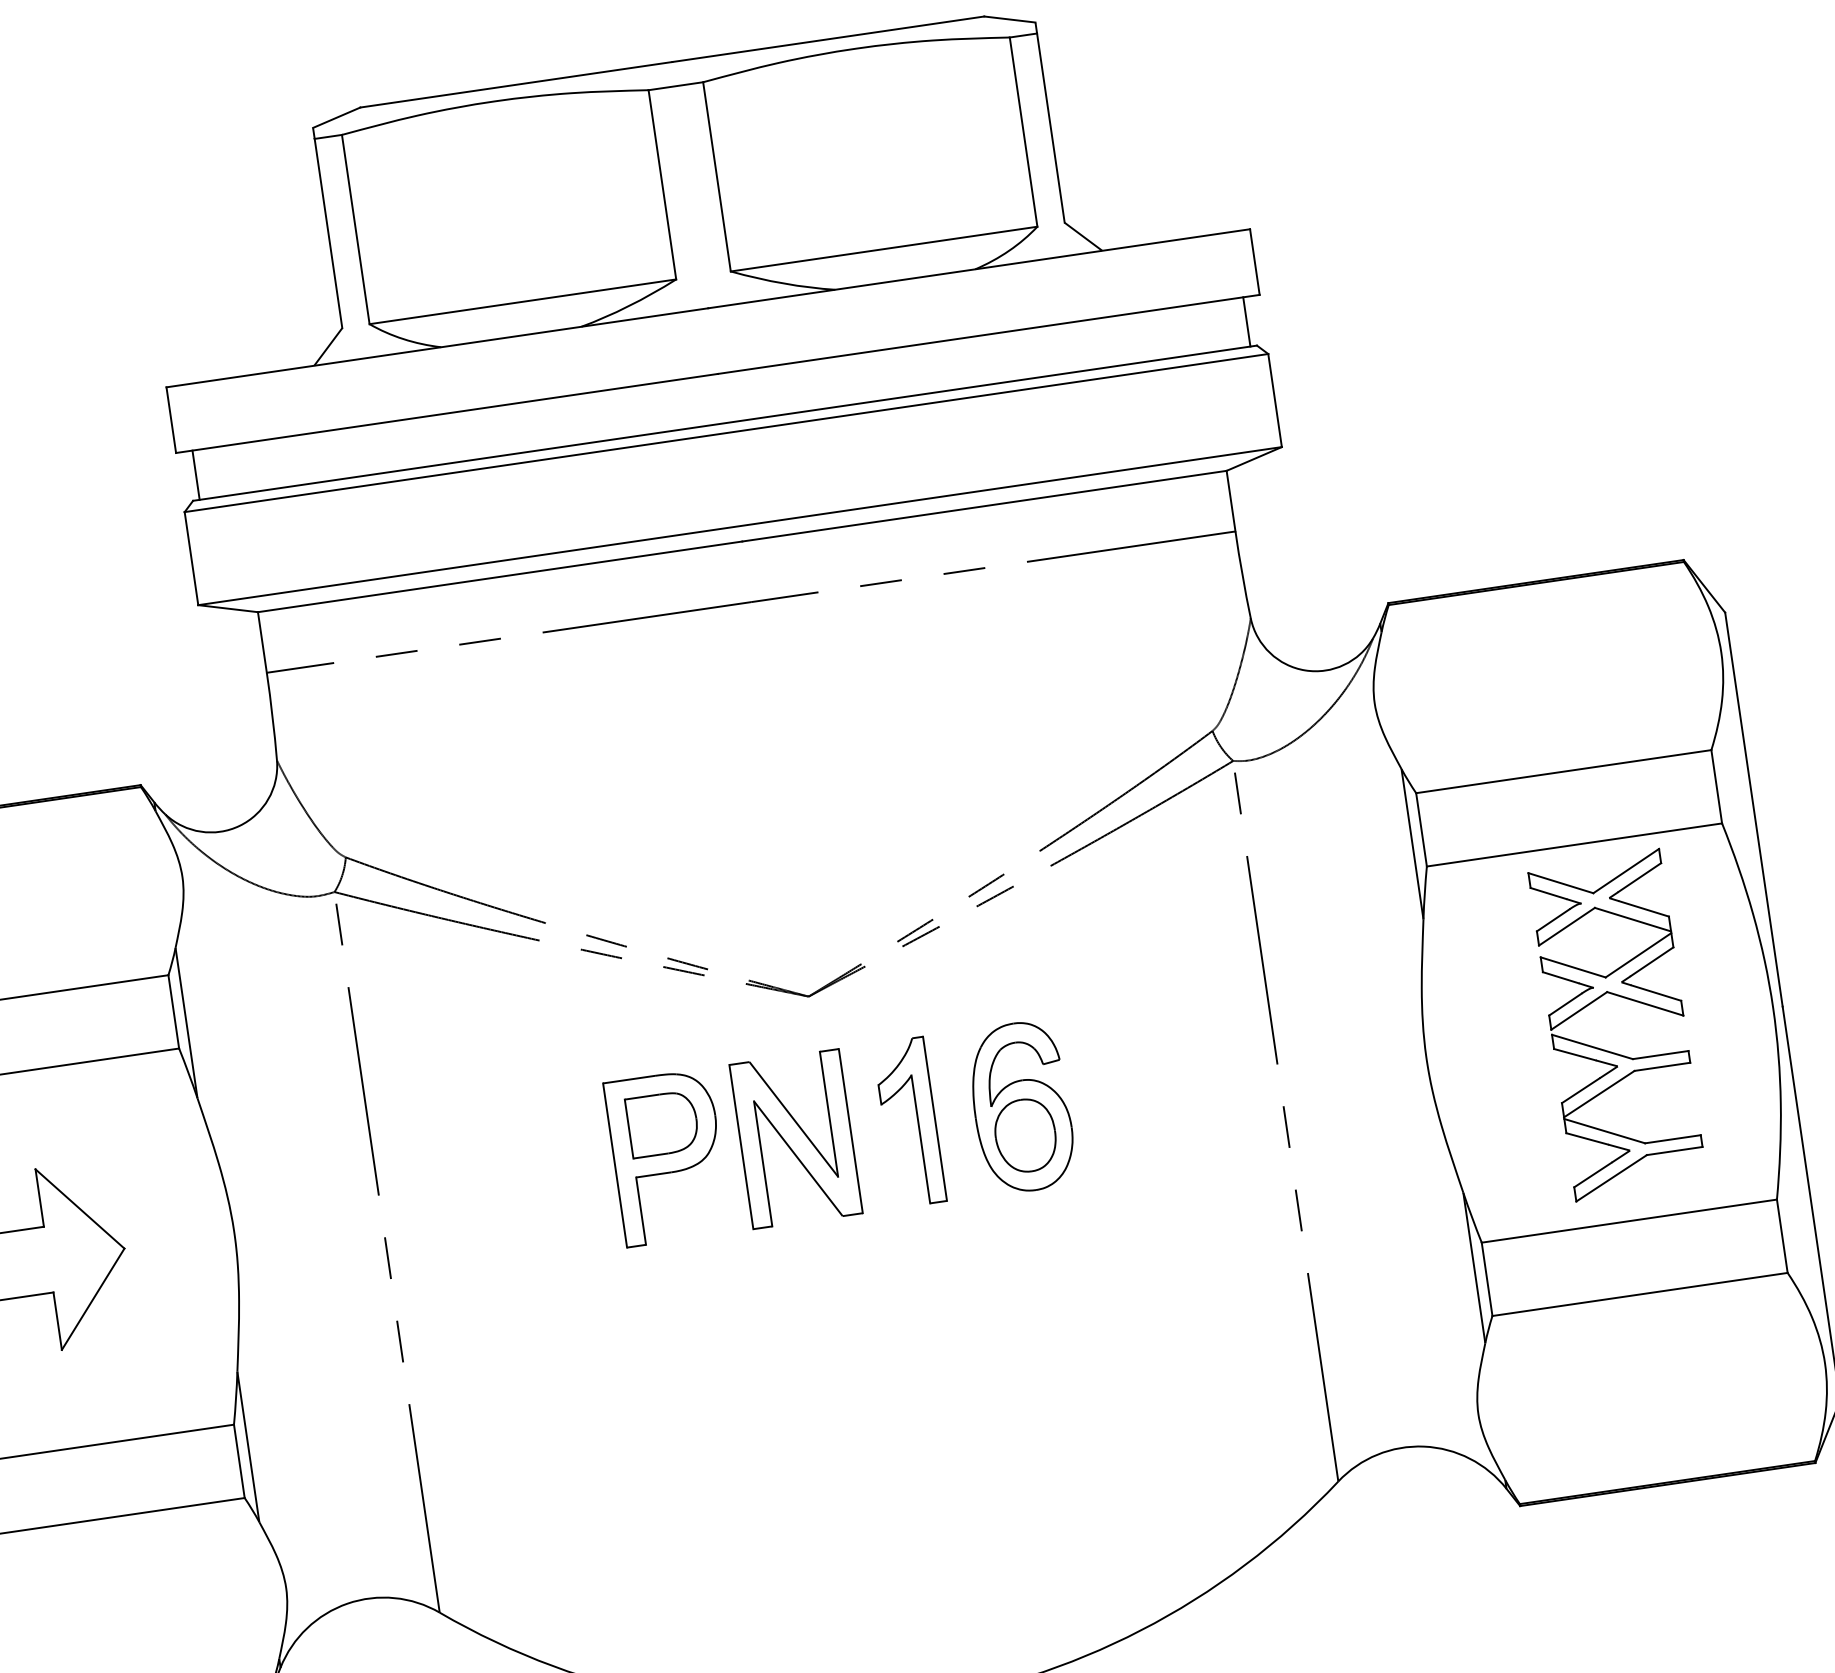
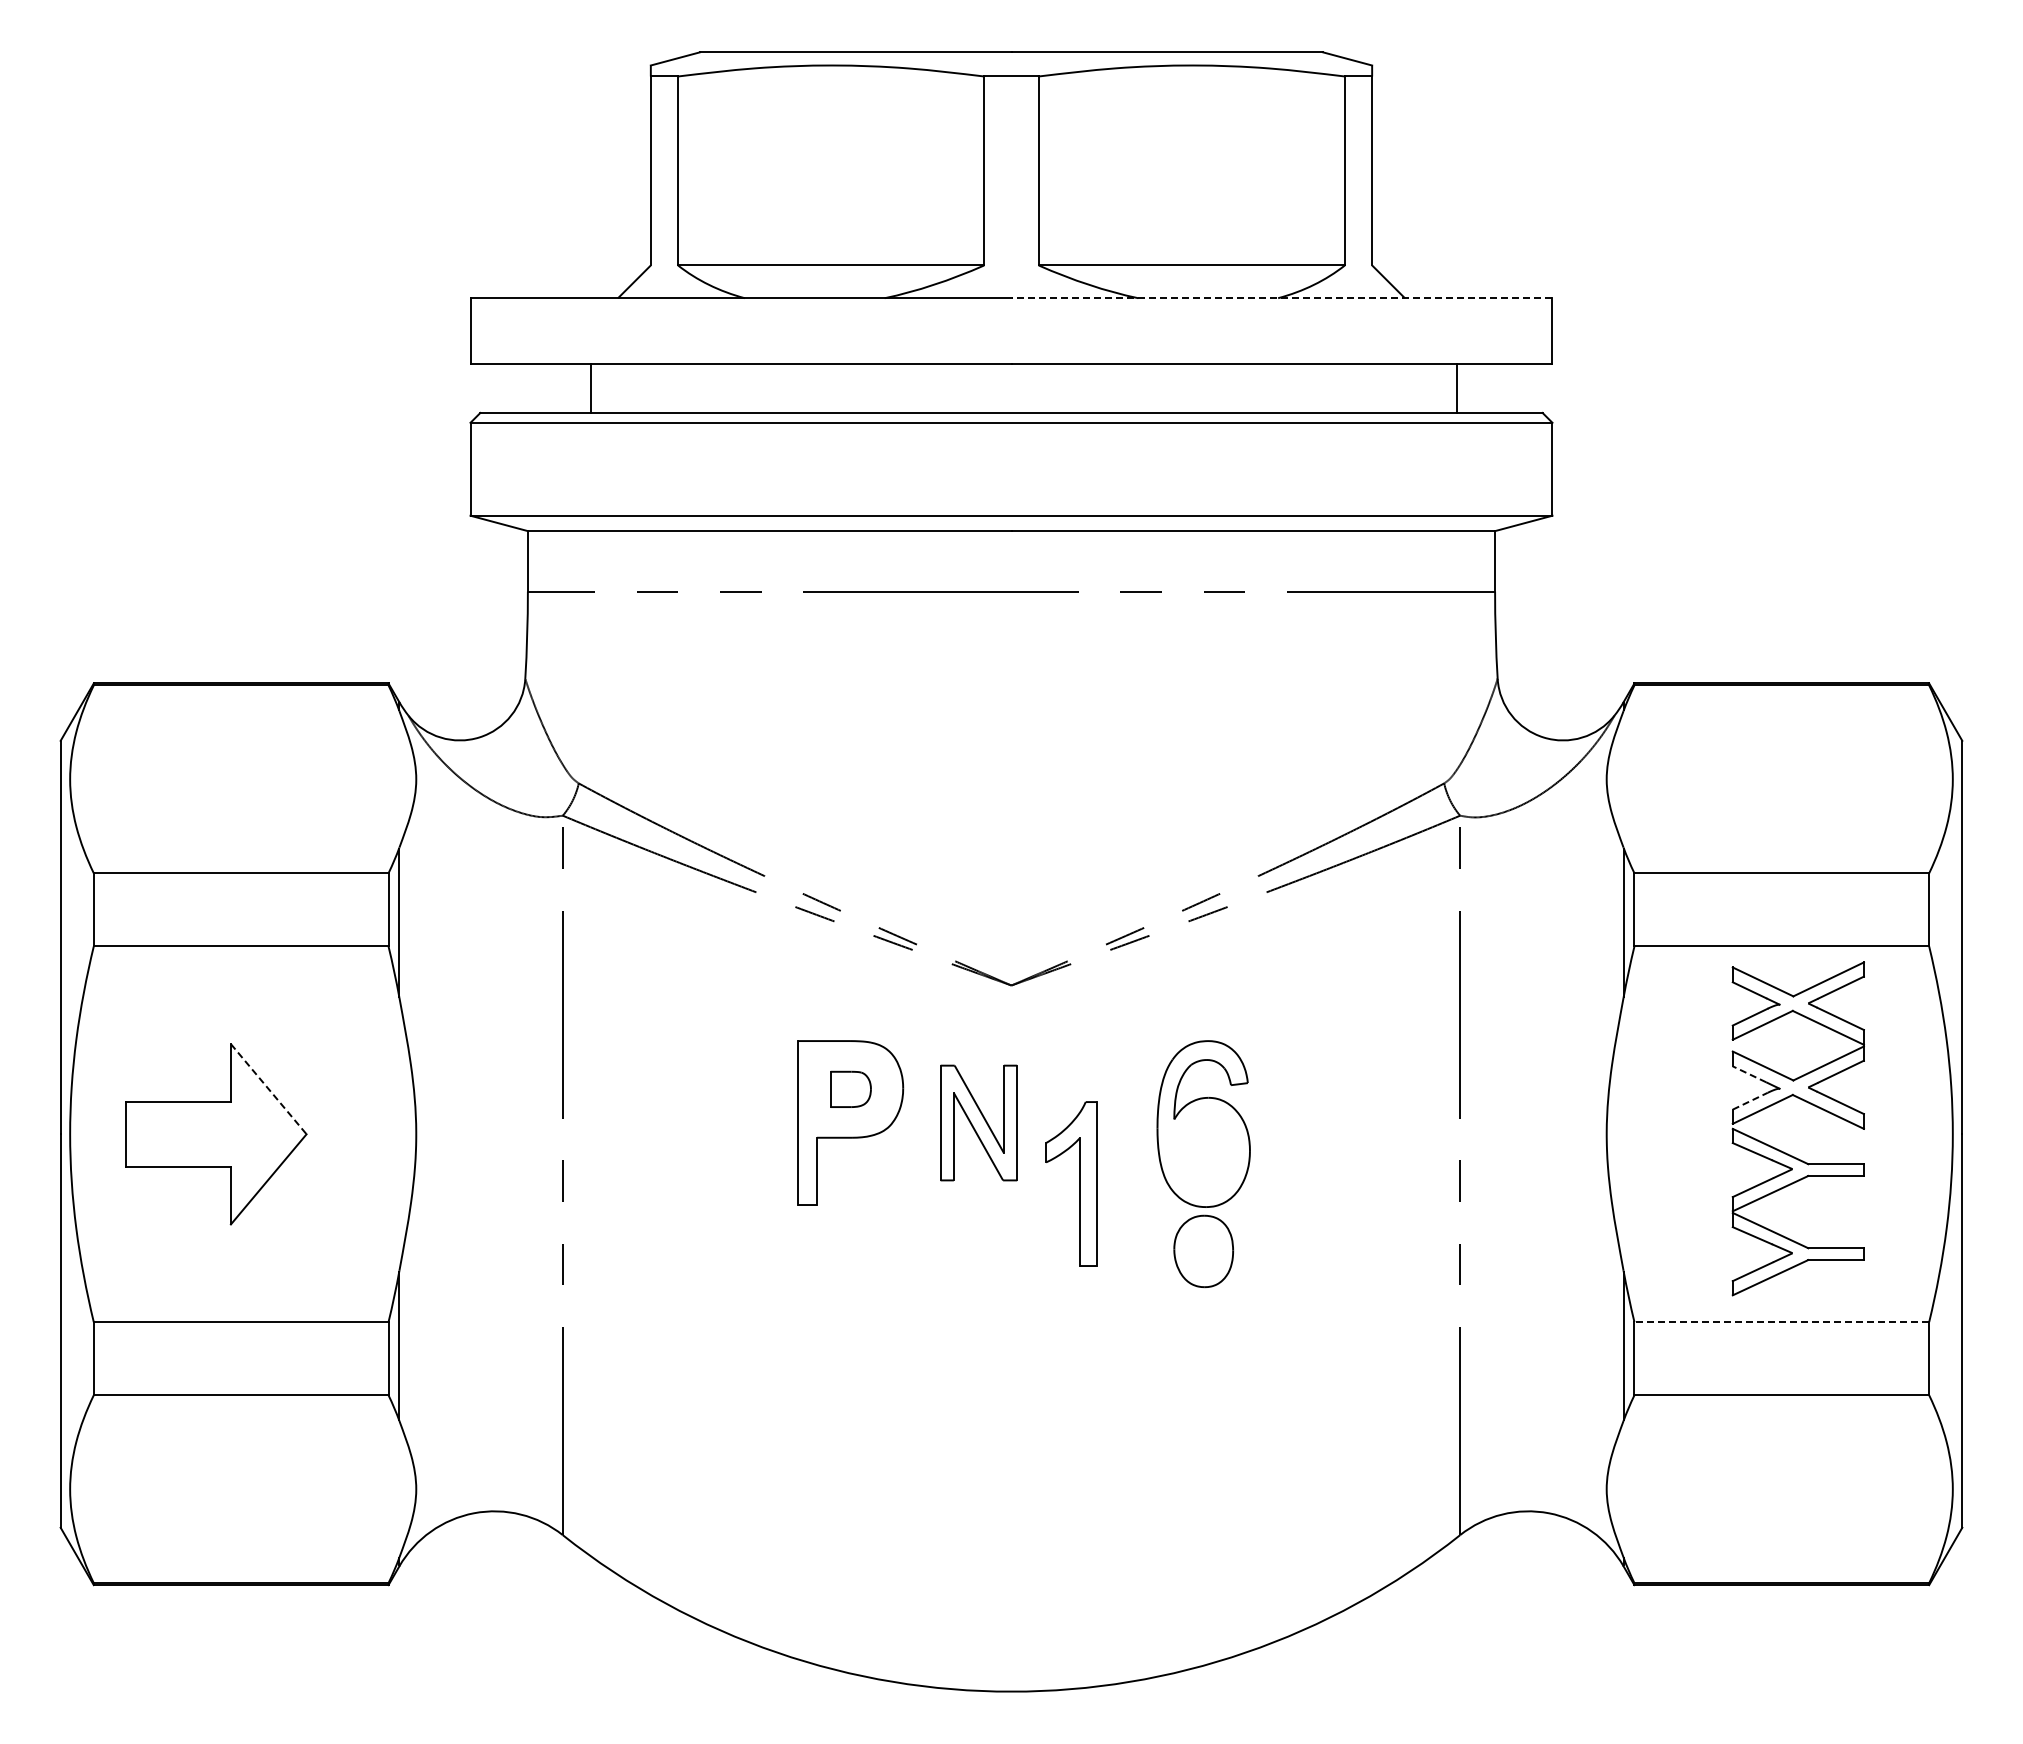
line: (978, 269) -> (1281, 298), solid -> dashed
line: (1247, 320) -> (1457, 387), moved
line: (195, 474) -> (590, 387), moved
line: (1560, 977) -> (1749, 1074), solid -> dashed
line: (1565, 1004) -> (1750, 1101), solid -> dashed
part: (917, 1120) -> (1079, 1183), moved
part: (662, 1124) -> (850, 1089), size x0.6
part: (1025, 1135) -> (1203, 1251), moved
part: (795, 1138) -> (978, 1122), size x0.7
line: (79, 1209) -> (268, 1089), solid -> dashed
line: (1629, 1221) -> (1781, 1322), solid -> dashed

